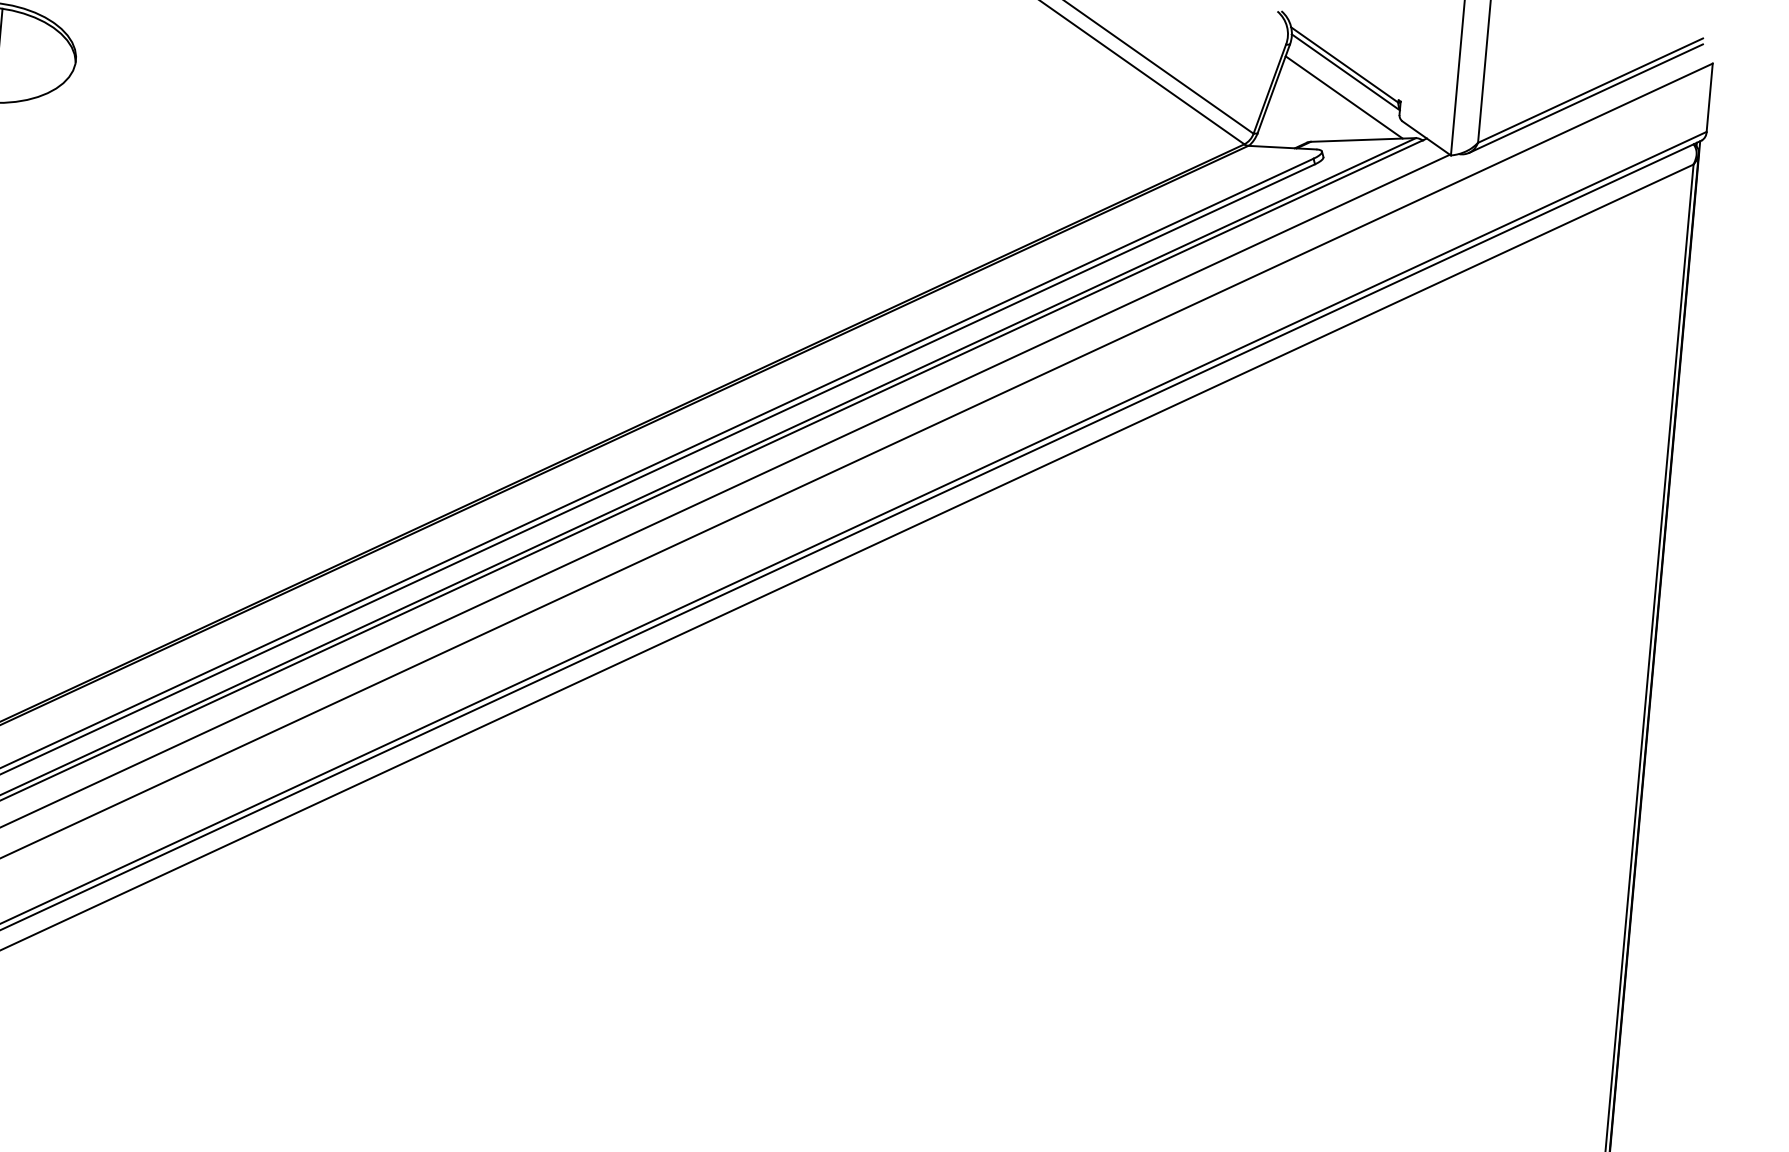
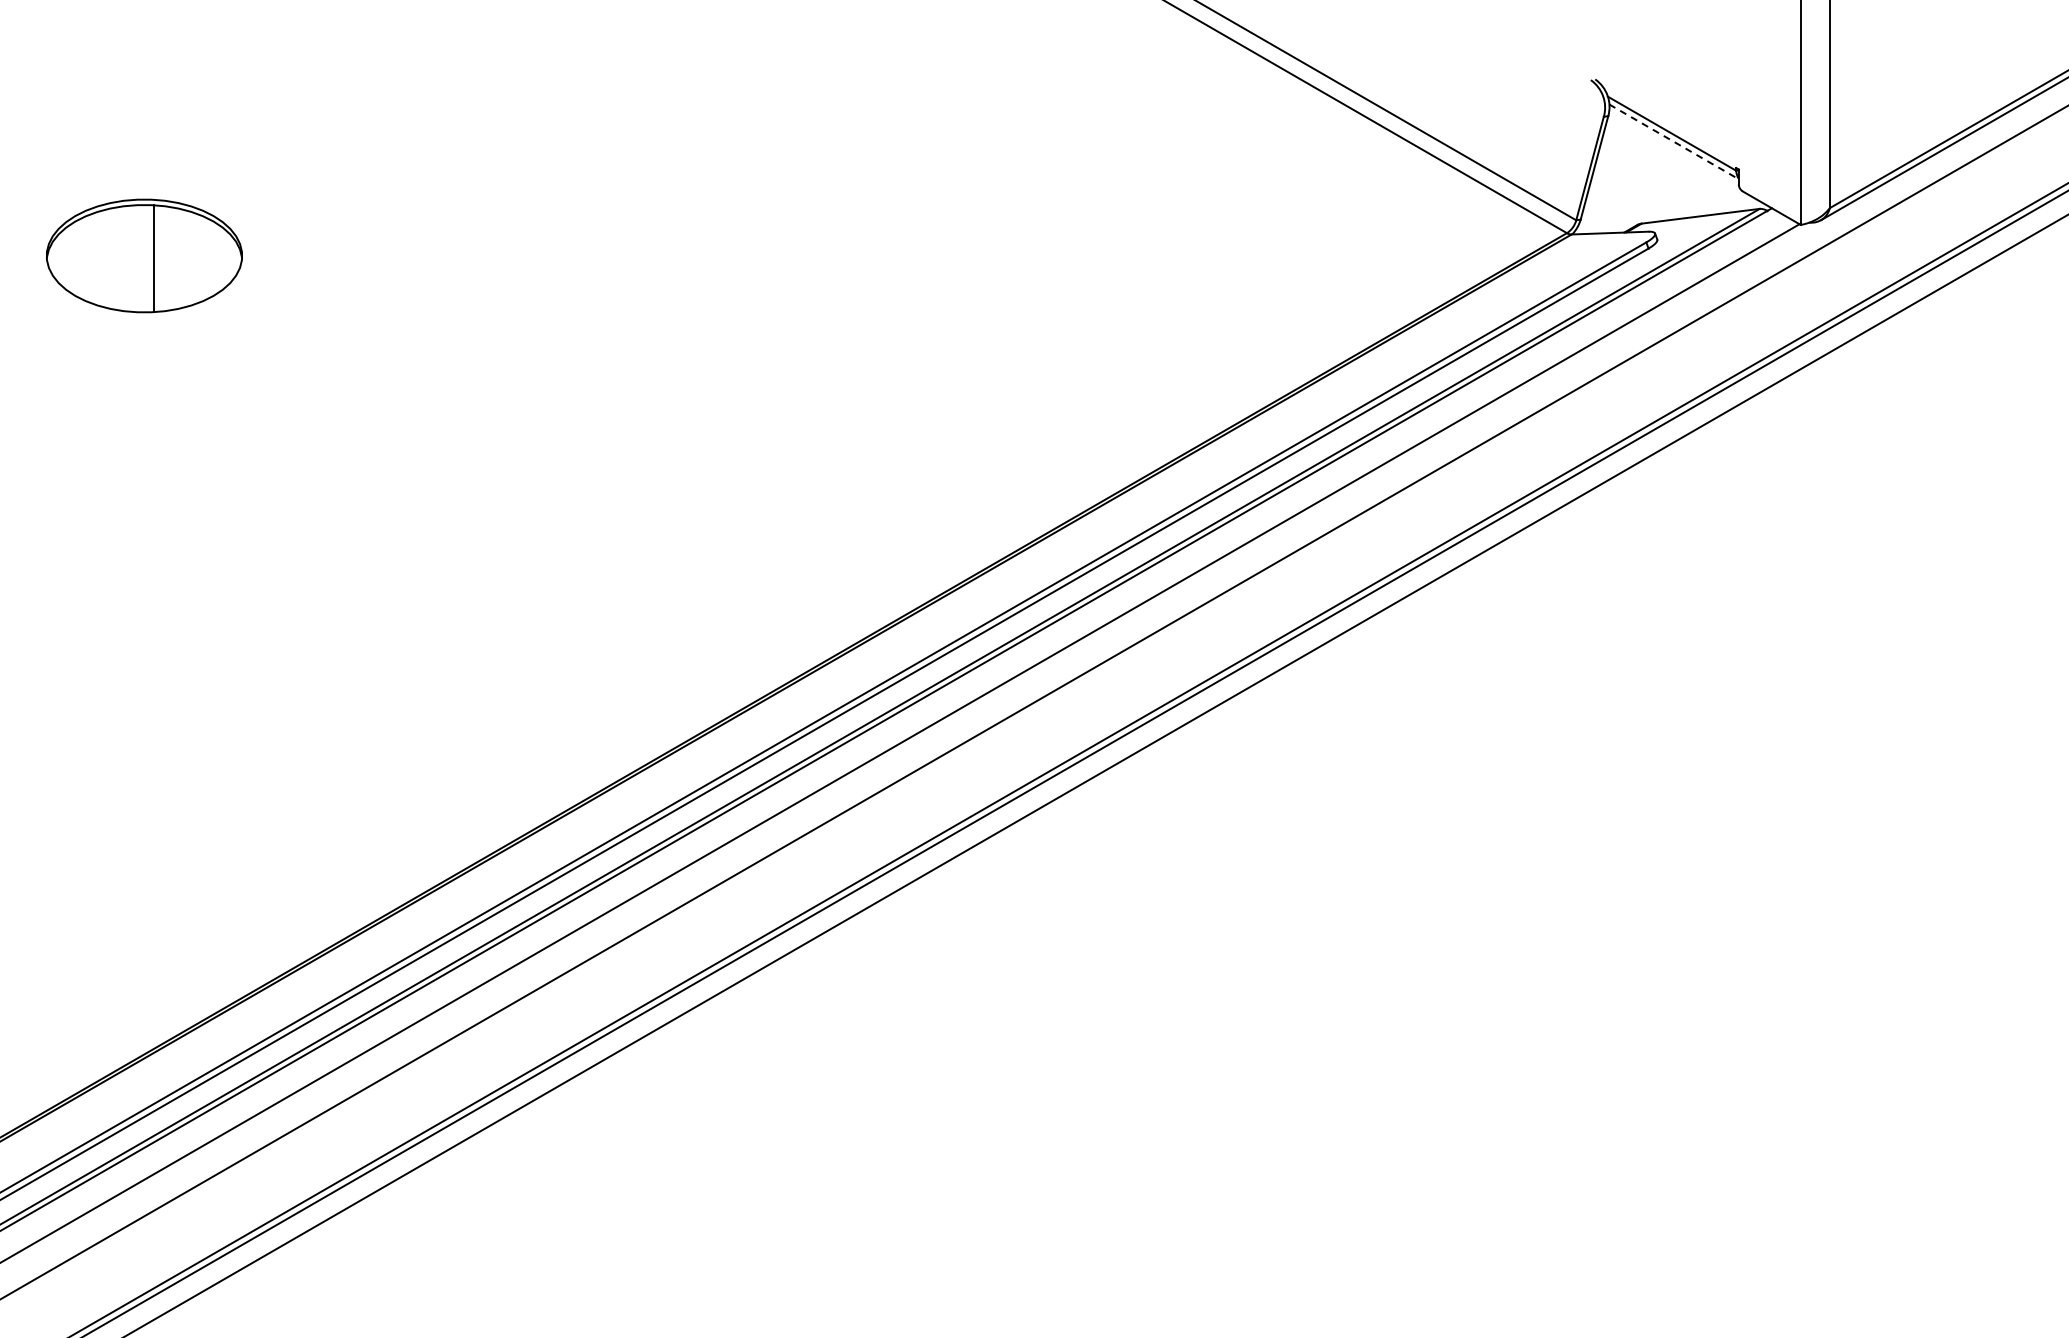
line: (1346, 72) -> (1674, 141), solid -> dashed
line: (1344, 96) -> (1674, 169), removed

